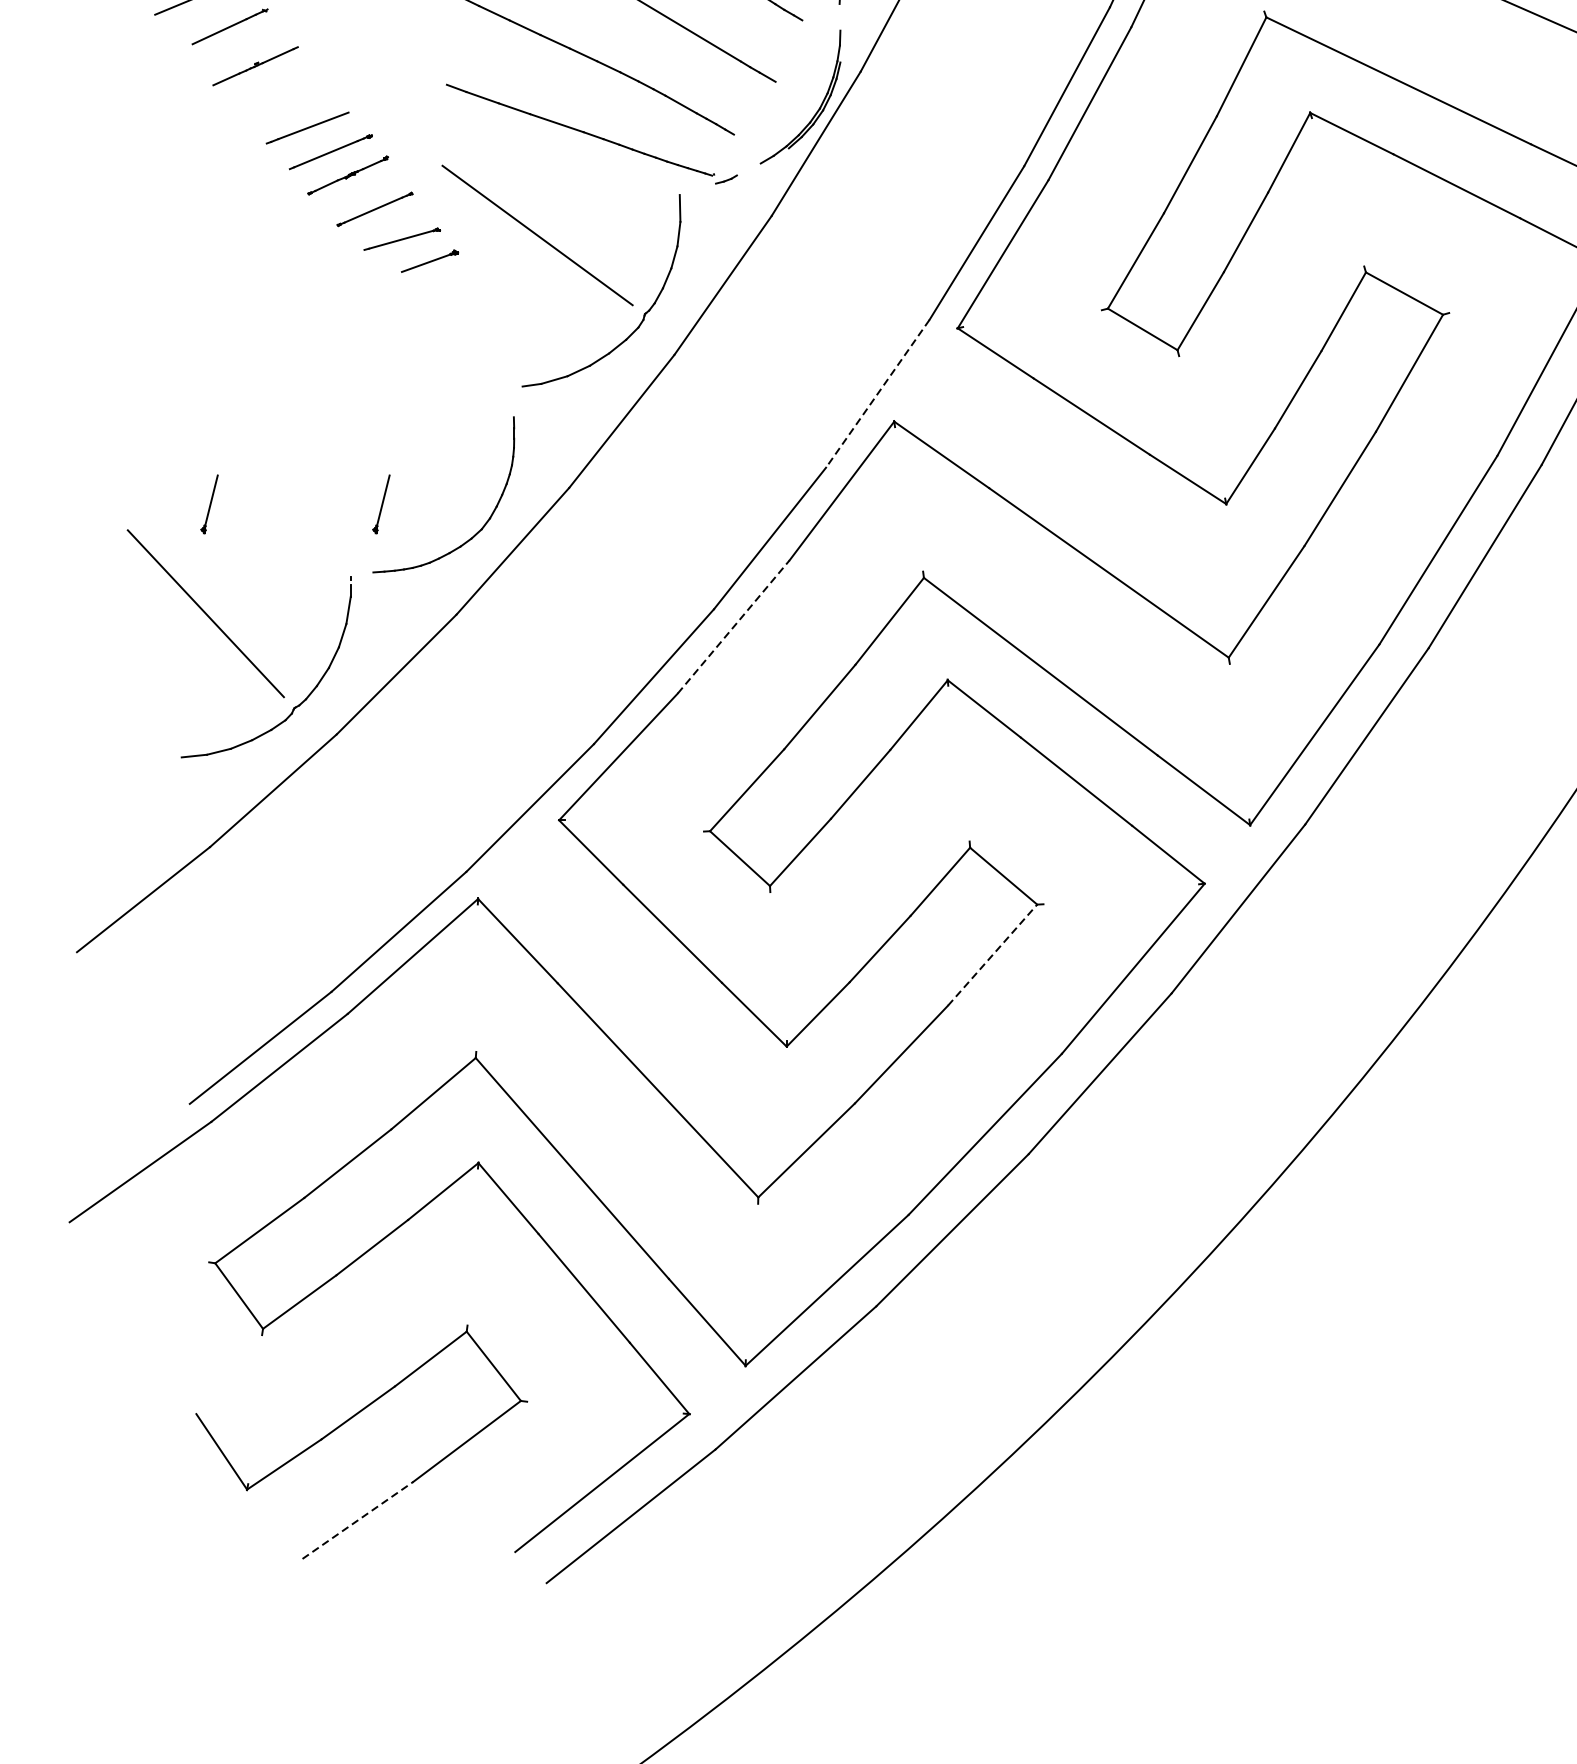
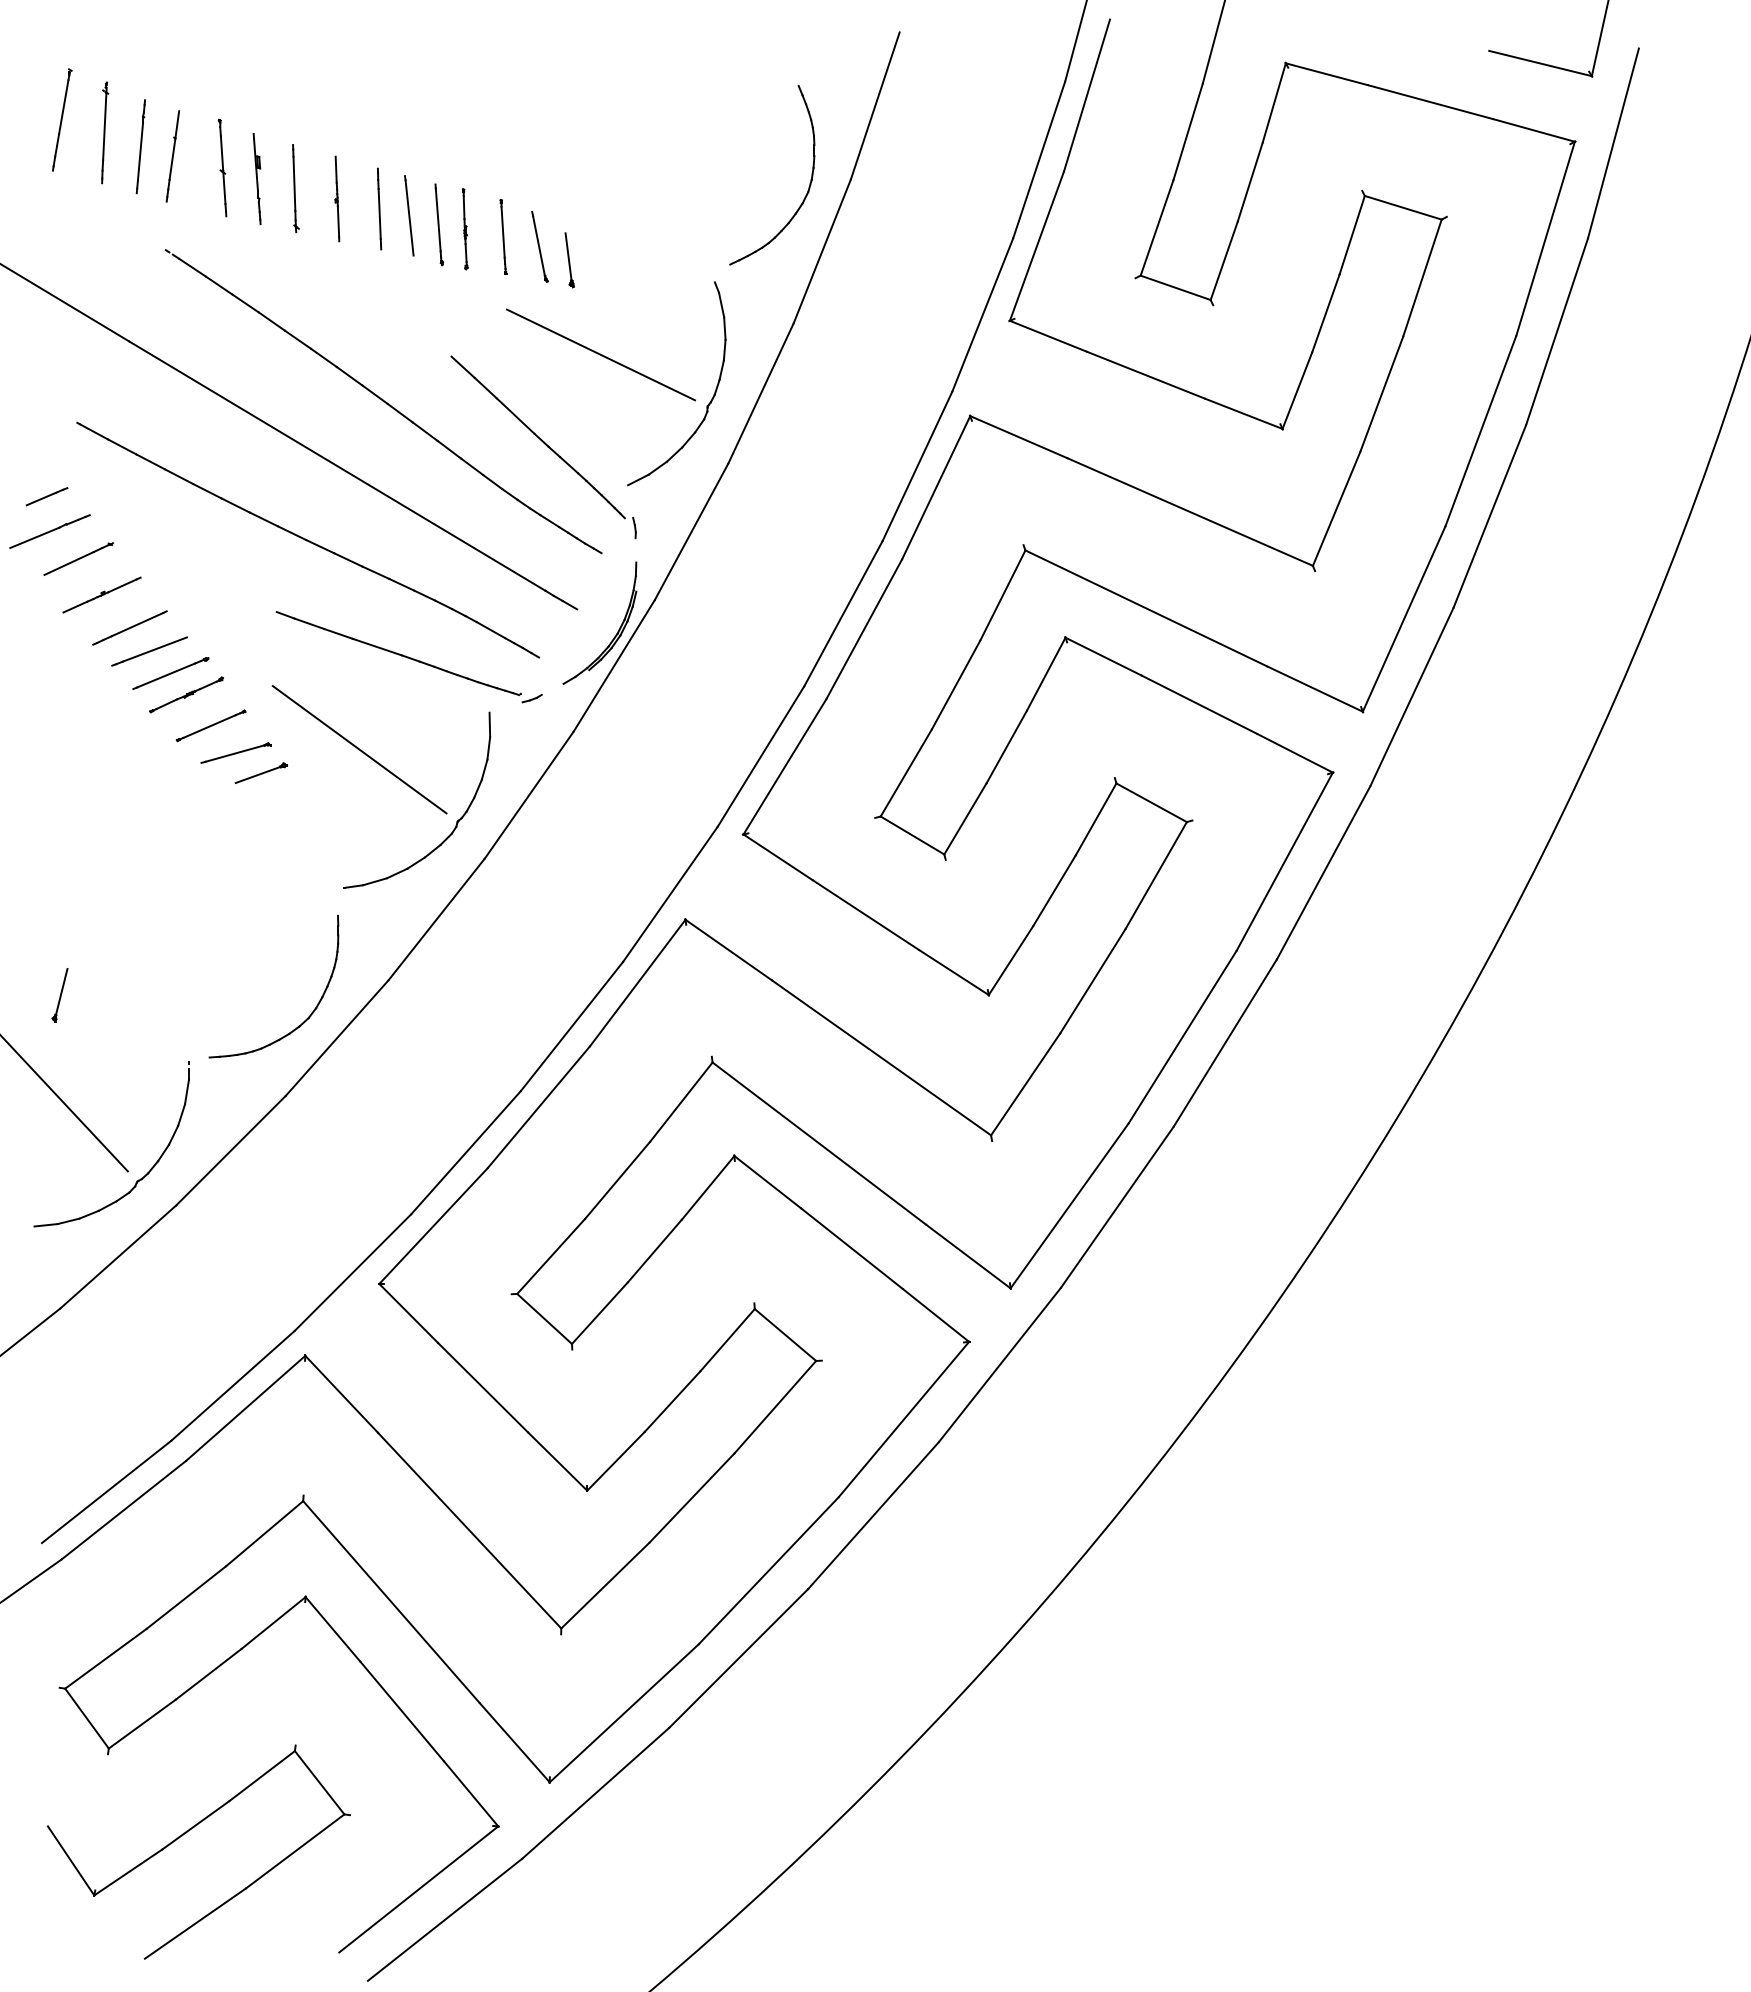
line: (285, 101) -> (129, 627), added
line: (877, 394) -> (670, 894), dashed -> solid
part: (380, 504) -> (216, 995), removed
line: (733, 627) -> (538, 1107), dashed -> solid
line: (992, 955) -> (775, 1407), dashed -> solid
line: (357, 1520) -> (195, 1923), dashed -> solid

